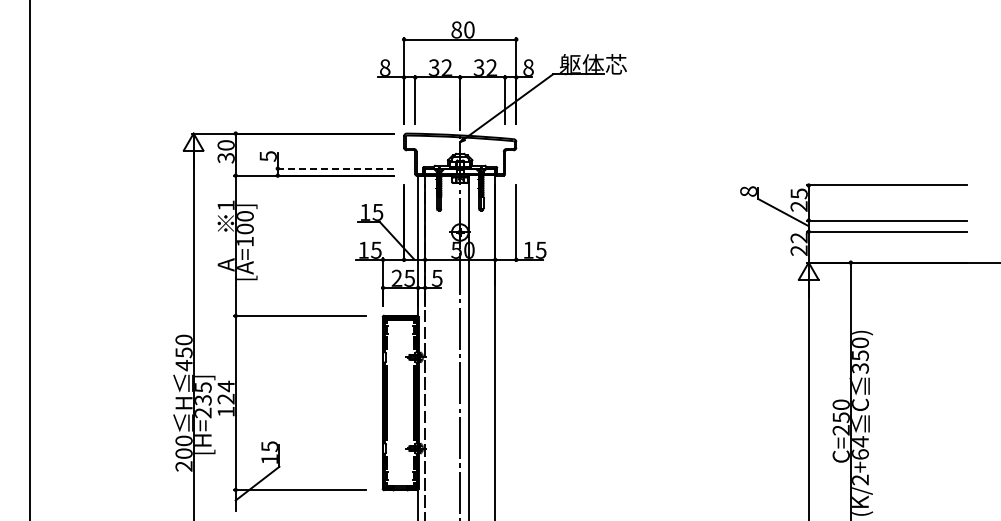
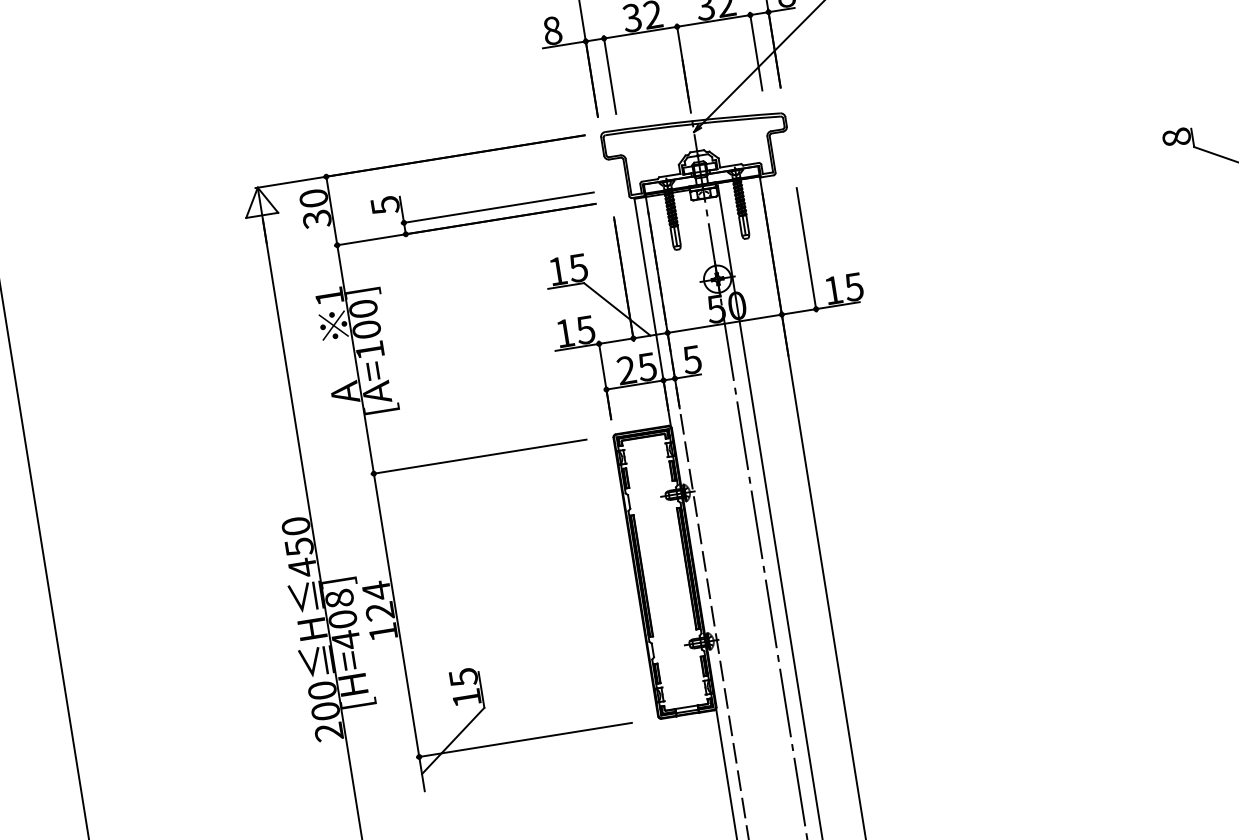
line: (335, 168) -> (497, 207), dashed -> solid
text: (203, 400) -> (343, 619), [H=235] -> [H=408]

